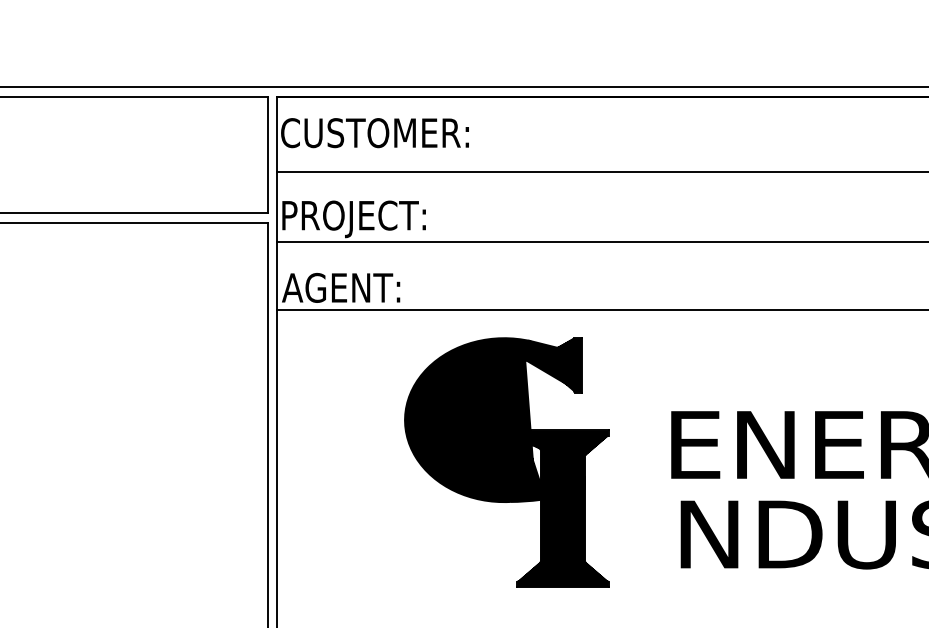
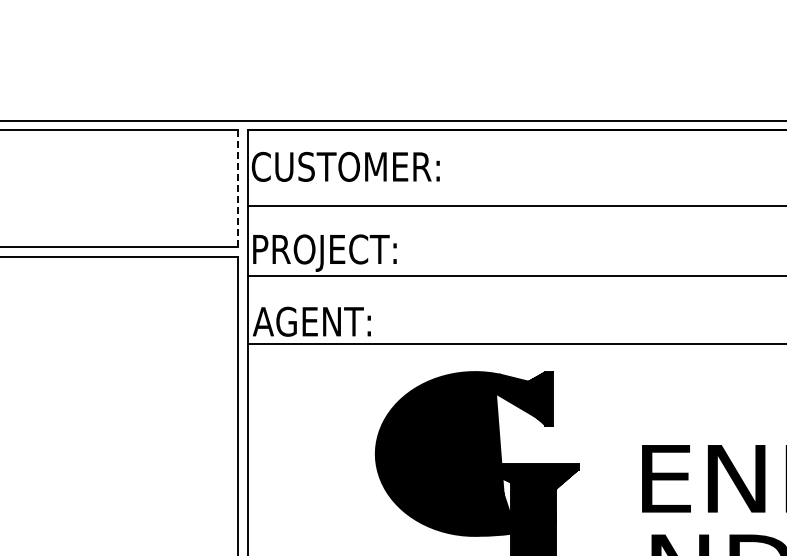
line: (267, 154) -> (238, 188), solid -> dashed

